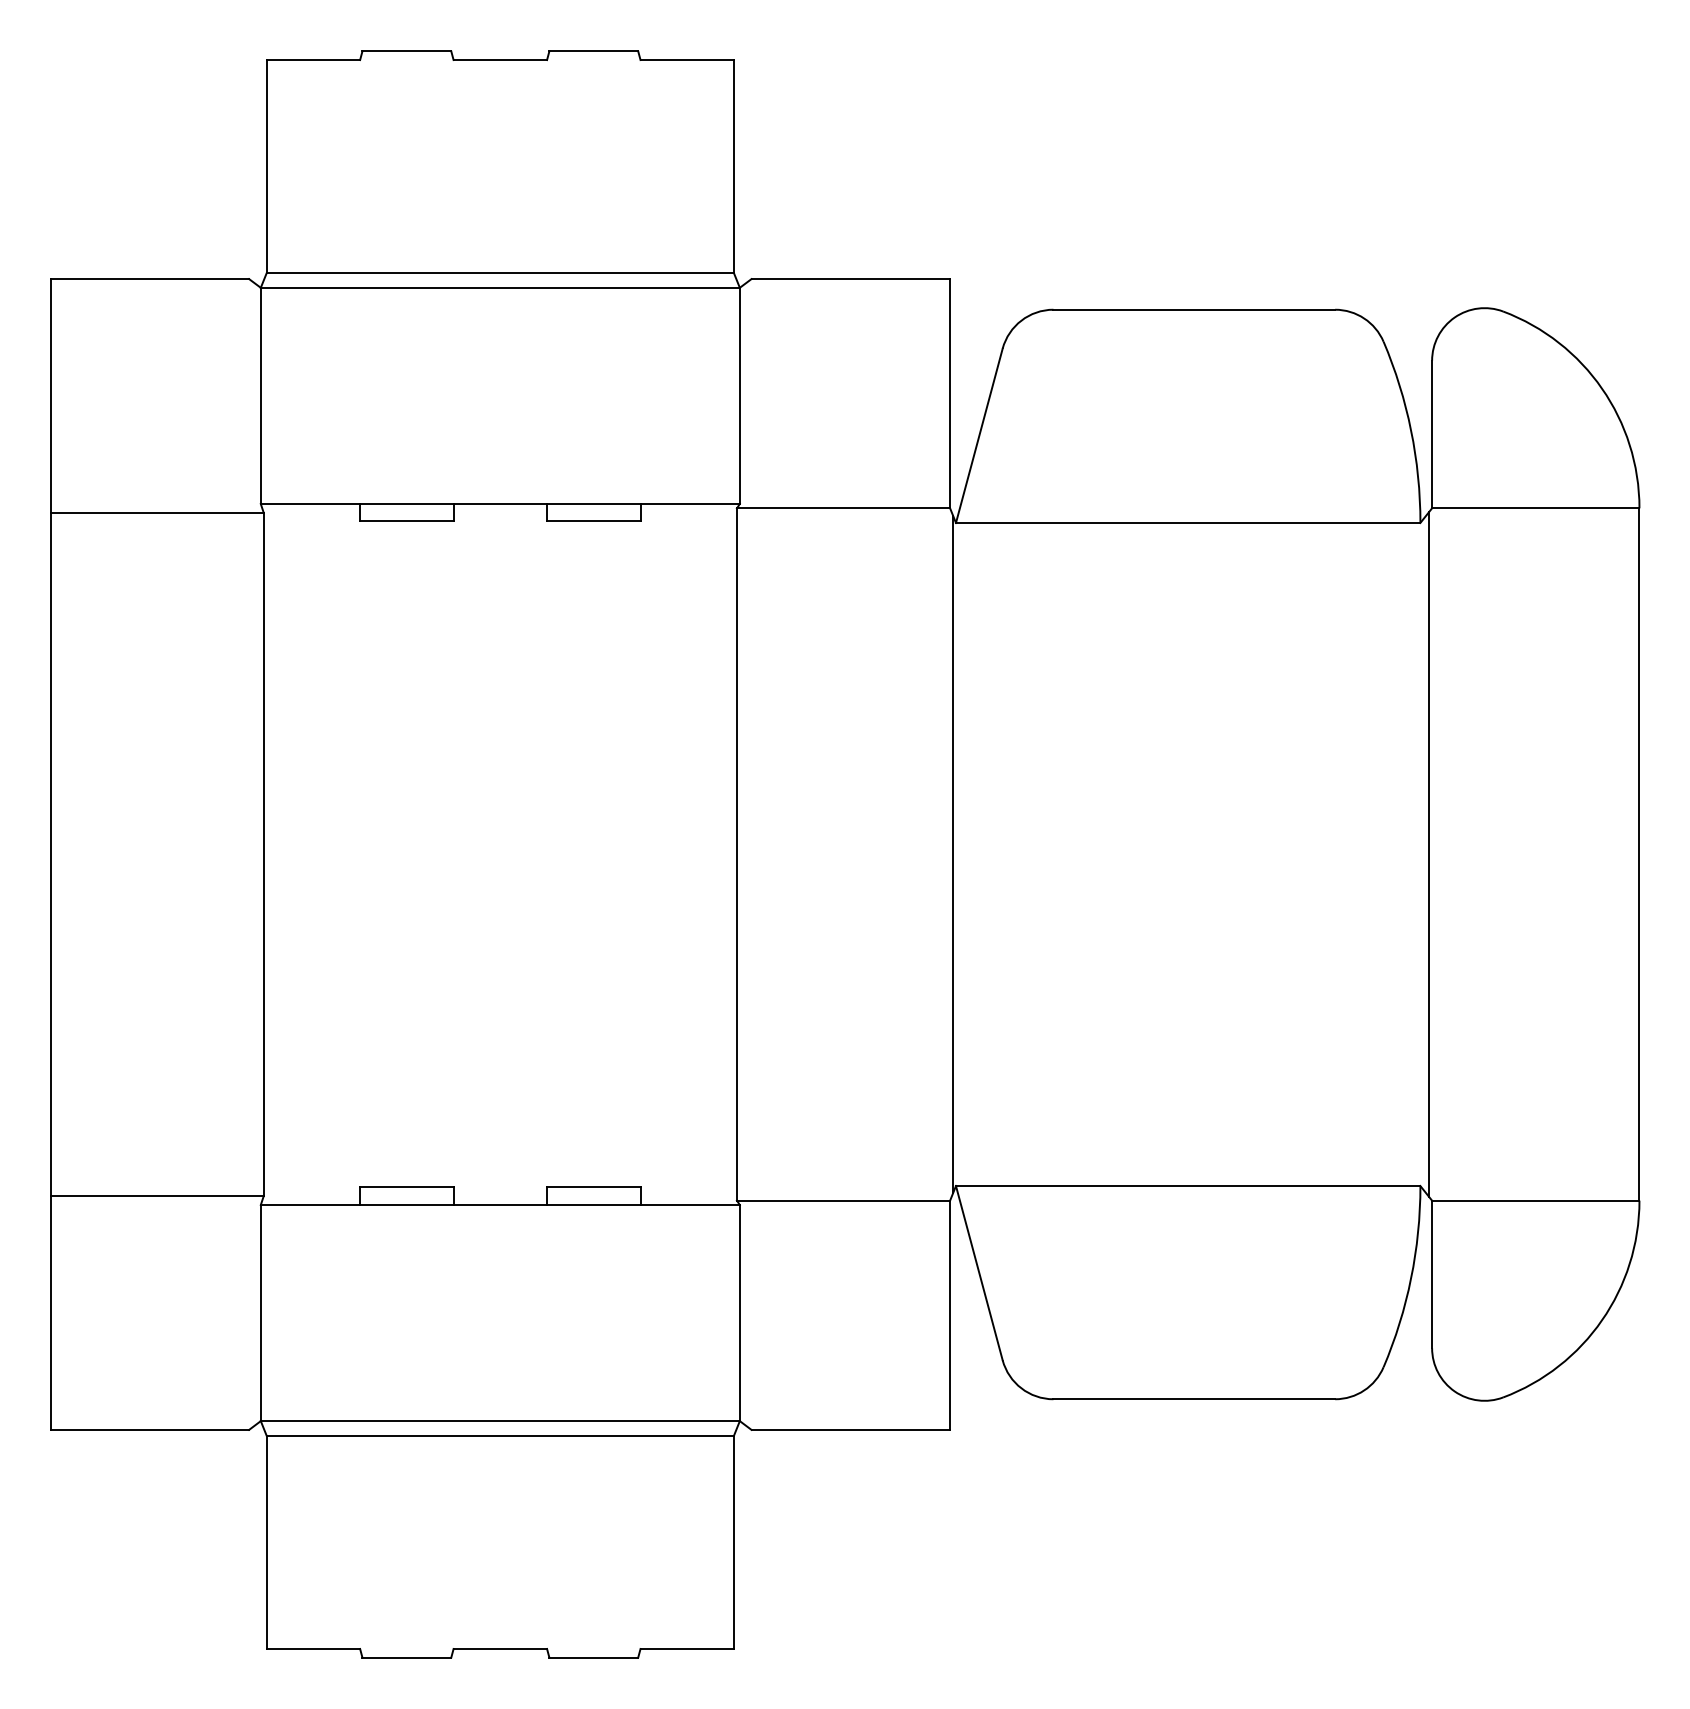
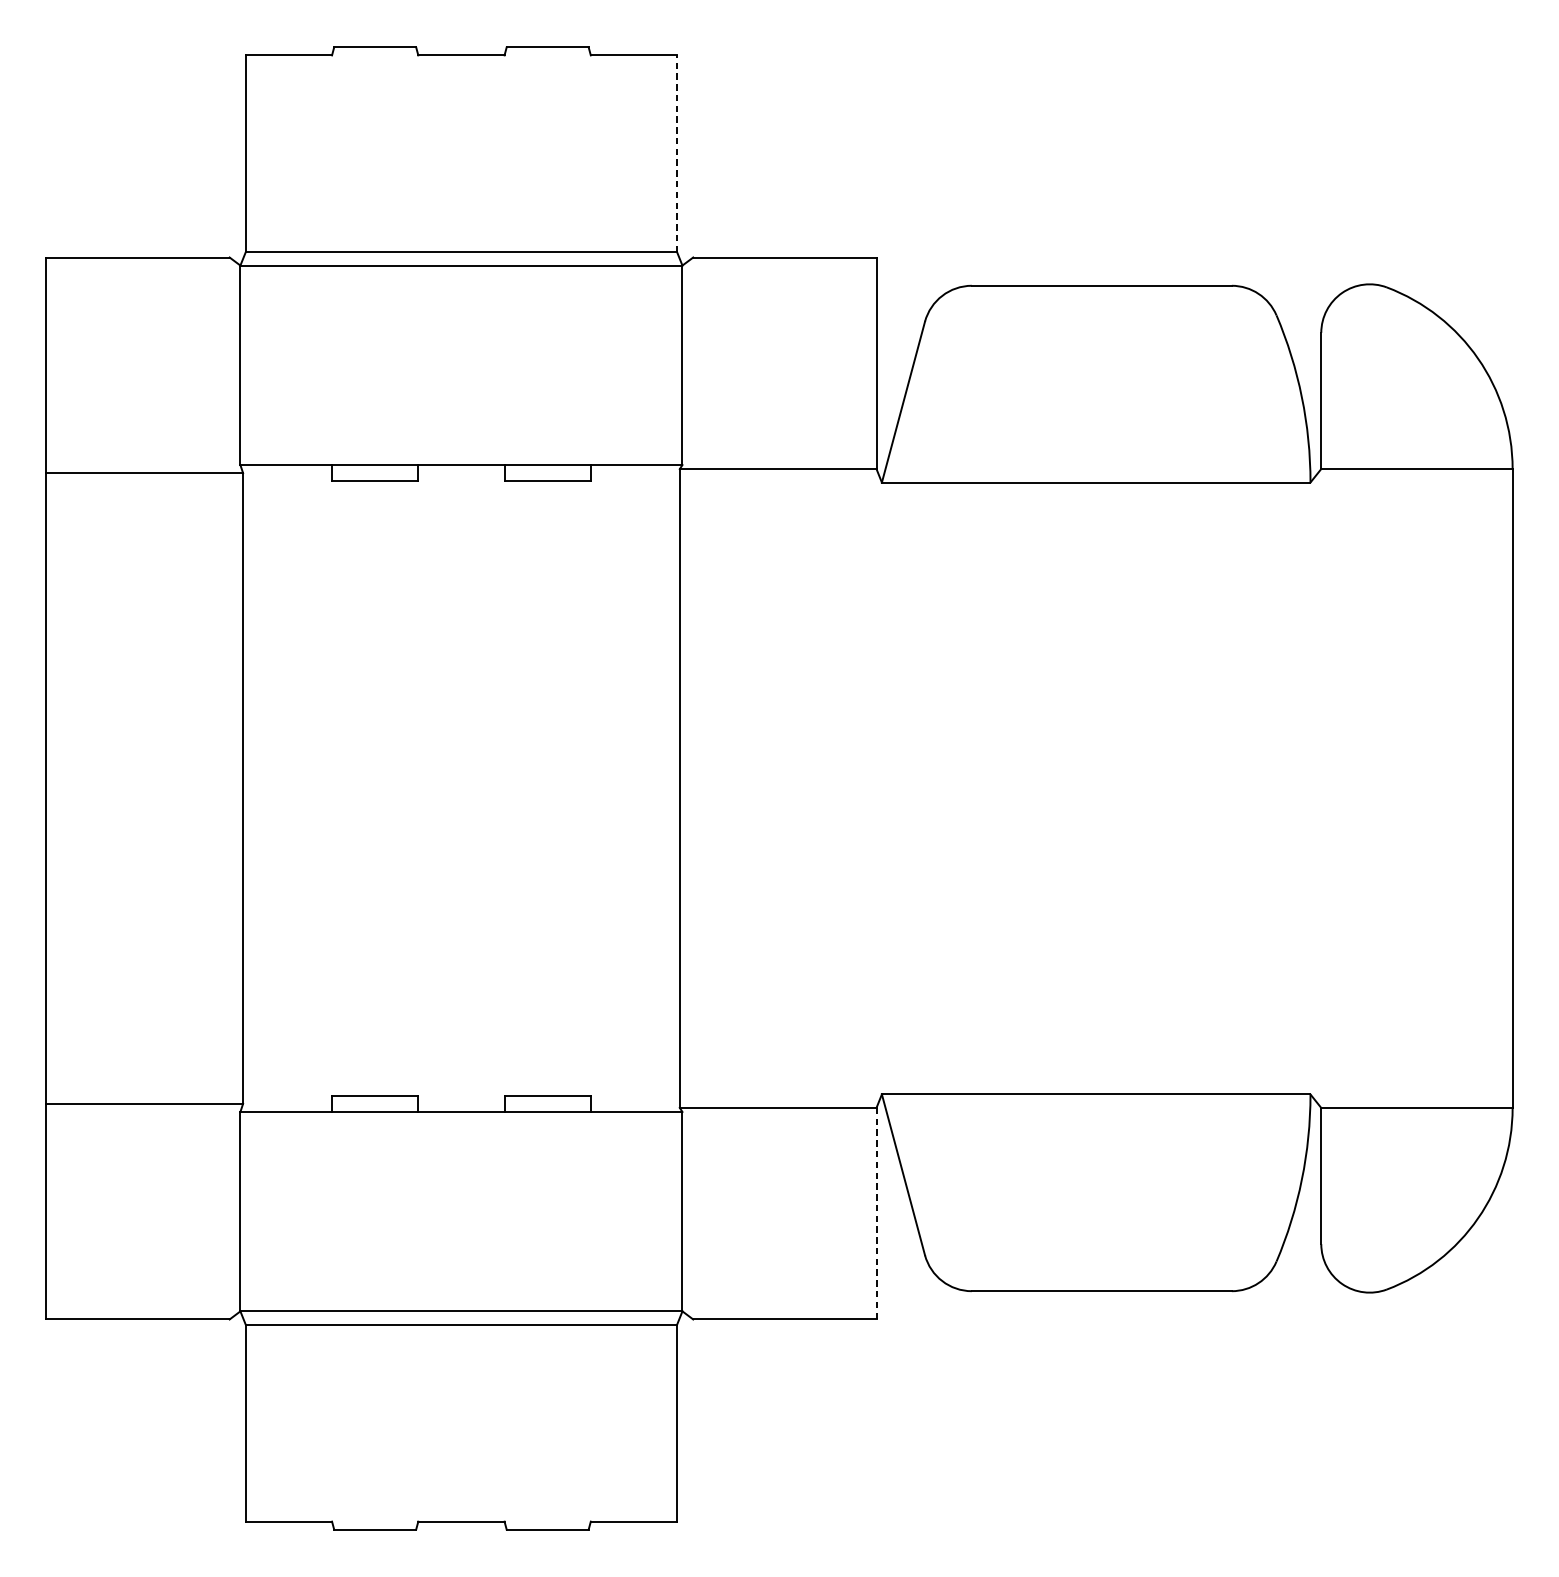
line: (734, 166) -> (677, 153), solid -> dashed
line: (953, 854) -> (879, 788), removed
line: (1429, 854) -> (1318, 788), removed
line: (950, 1315) -> (876, 1213), solid -> dashed

